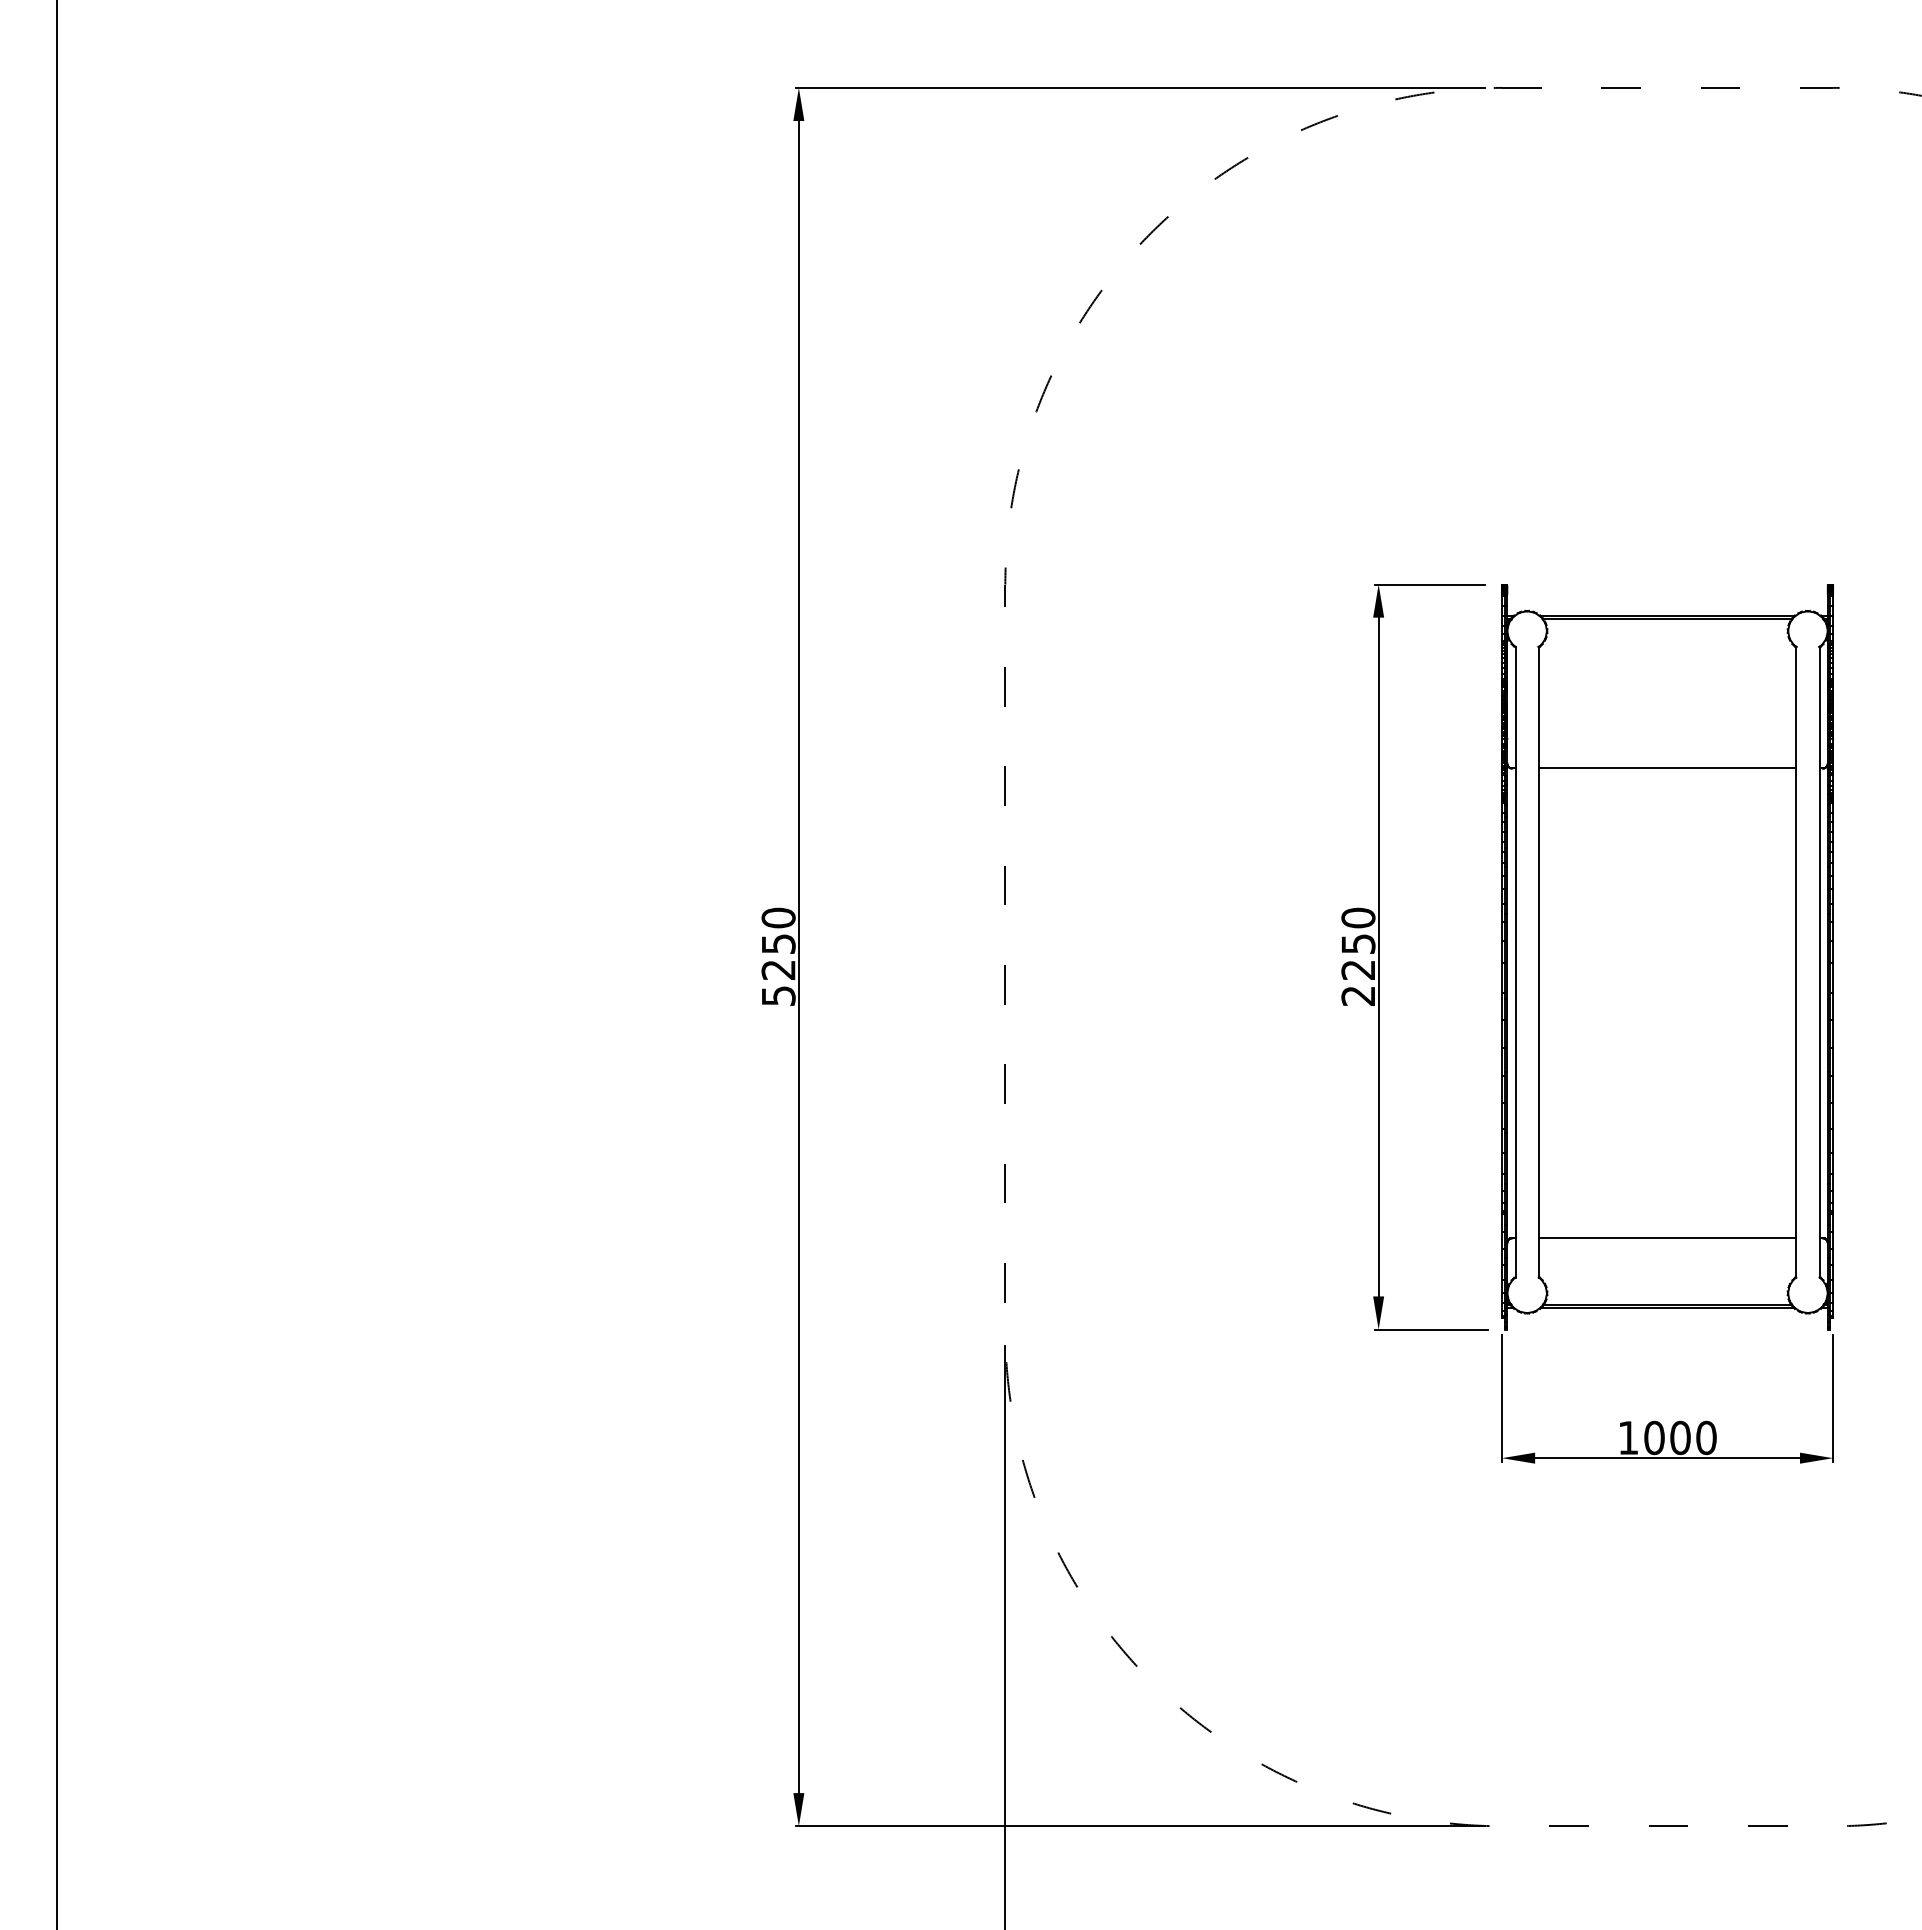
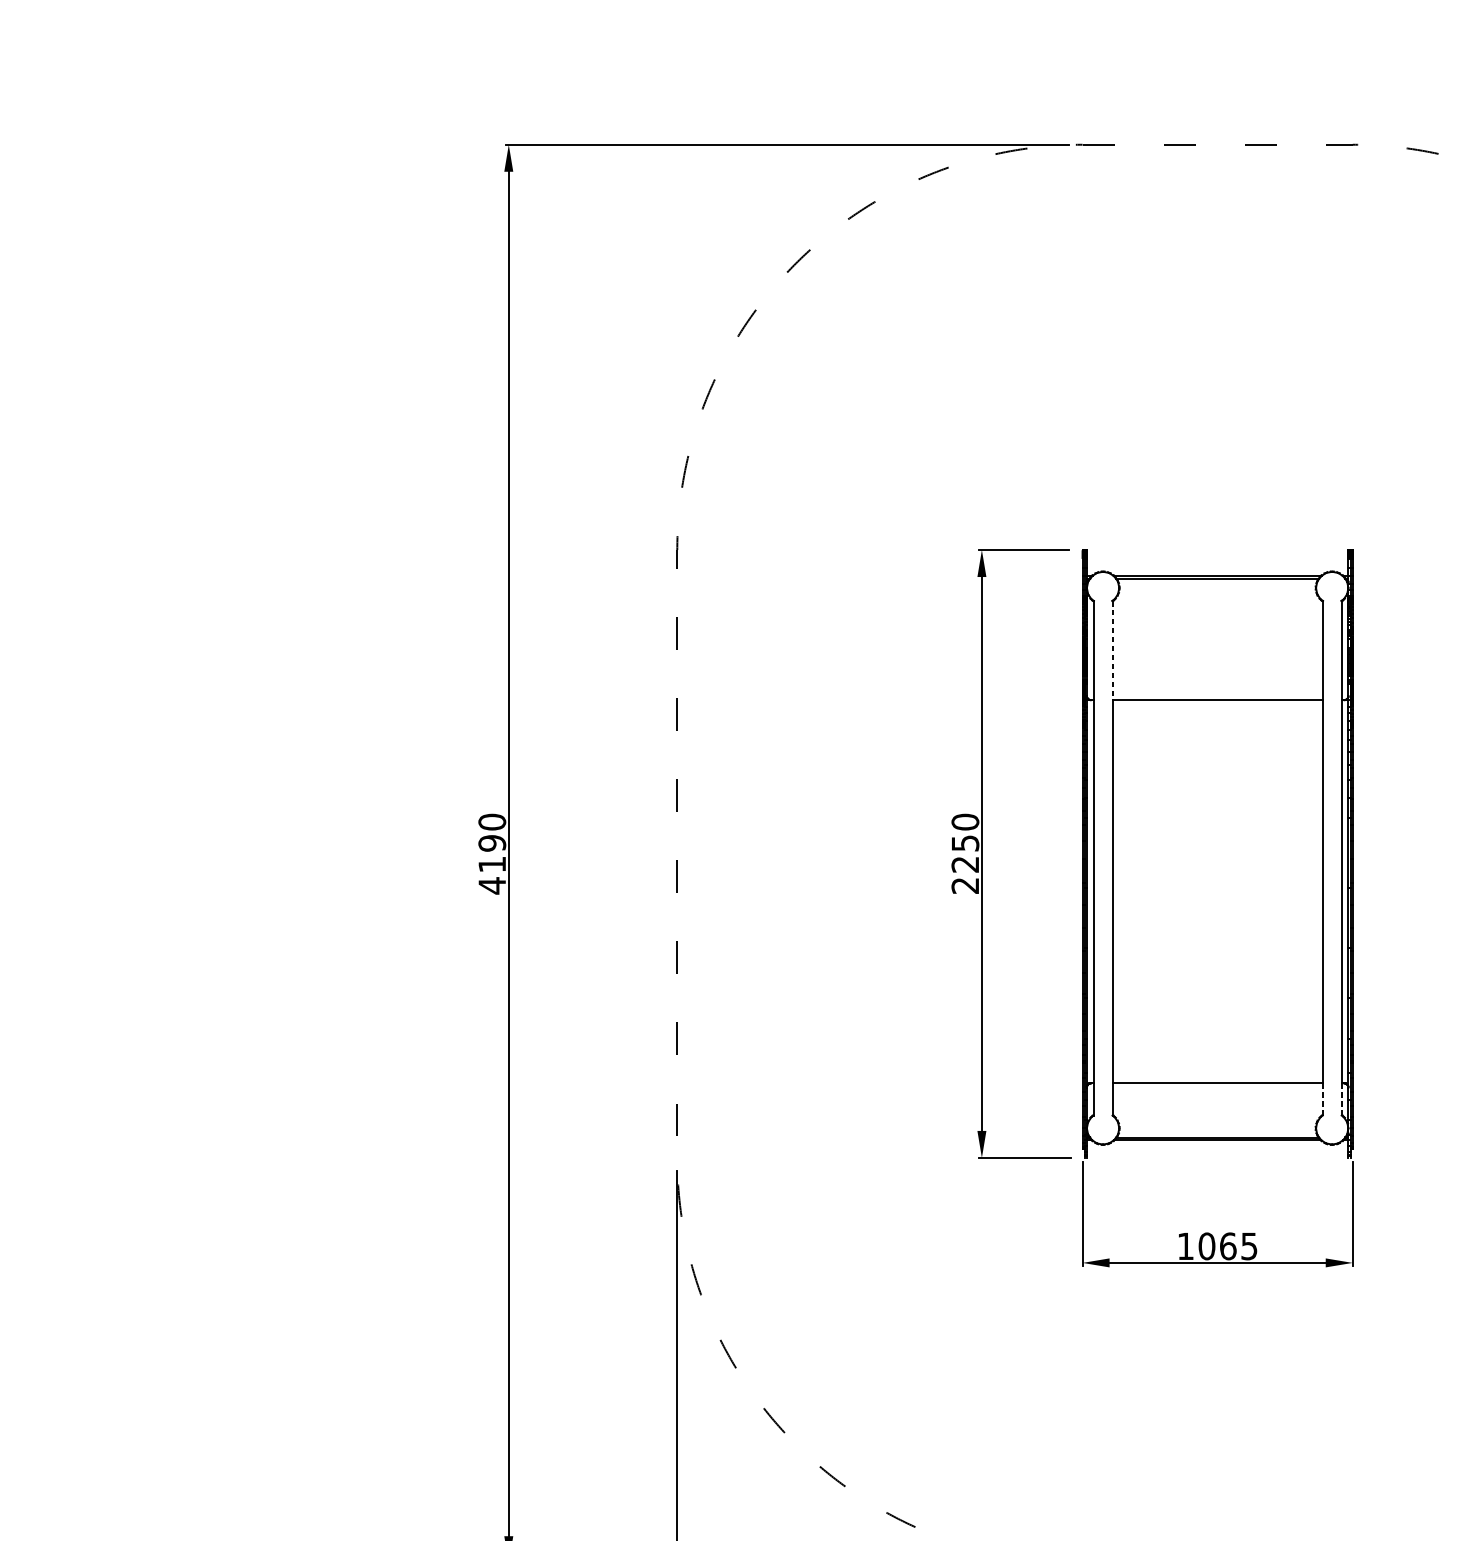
line: (1538, 707) -> (1112, 650), solid -> dashed
text: (778, 970) -> (492, 864), 5250 -> 4190
line: (1796, 1257) -> (1322, 1099), solid -> dashed
line: (1819, 1257) -> (1341, 1099), solid -> dashed
text: (1693, 1437) -> (1238, 1246), 1000 -> 1065

